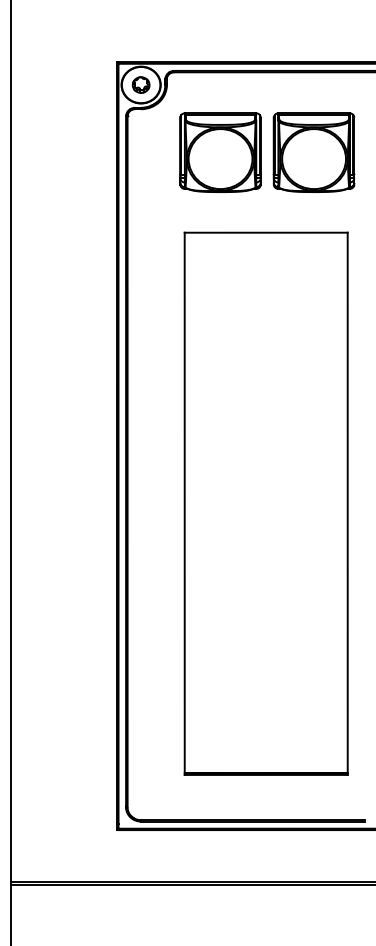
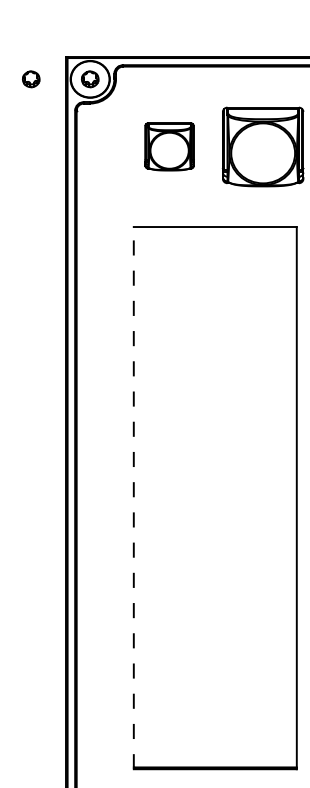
part: (81, 84) -> (30, 78), added
part: (220, 152) -> (169, 146), size x0.6
line: (184, 503) -> (133, 497), solid -> dashed

